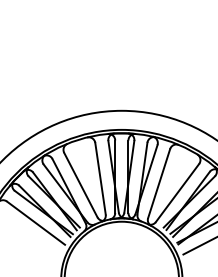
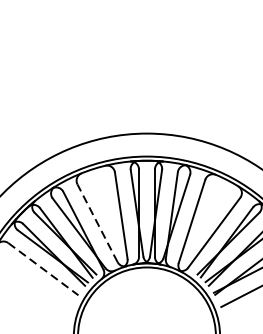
line: (80, 184) -> (97, 222), solid -> dashed
line: (36, 223) -> (43, 269), solid -> dashed

